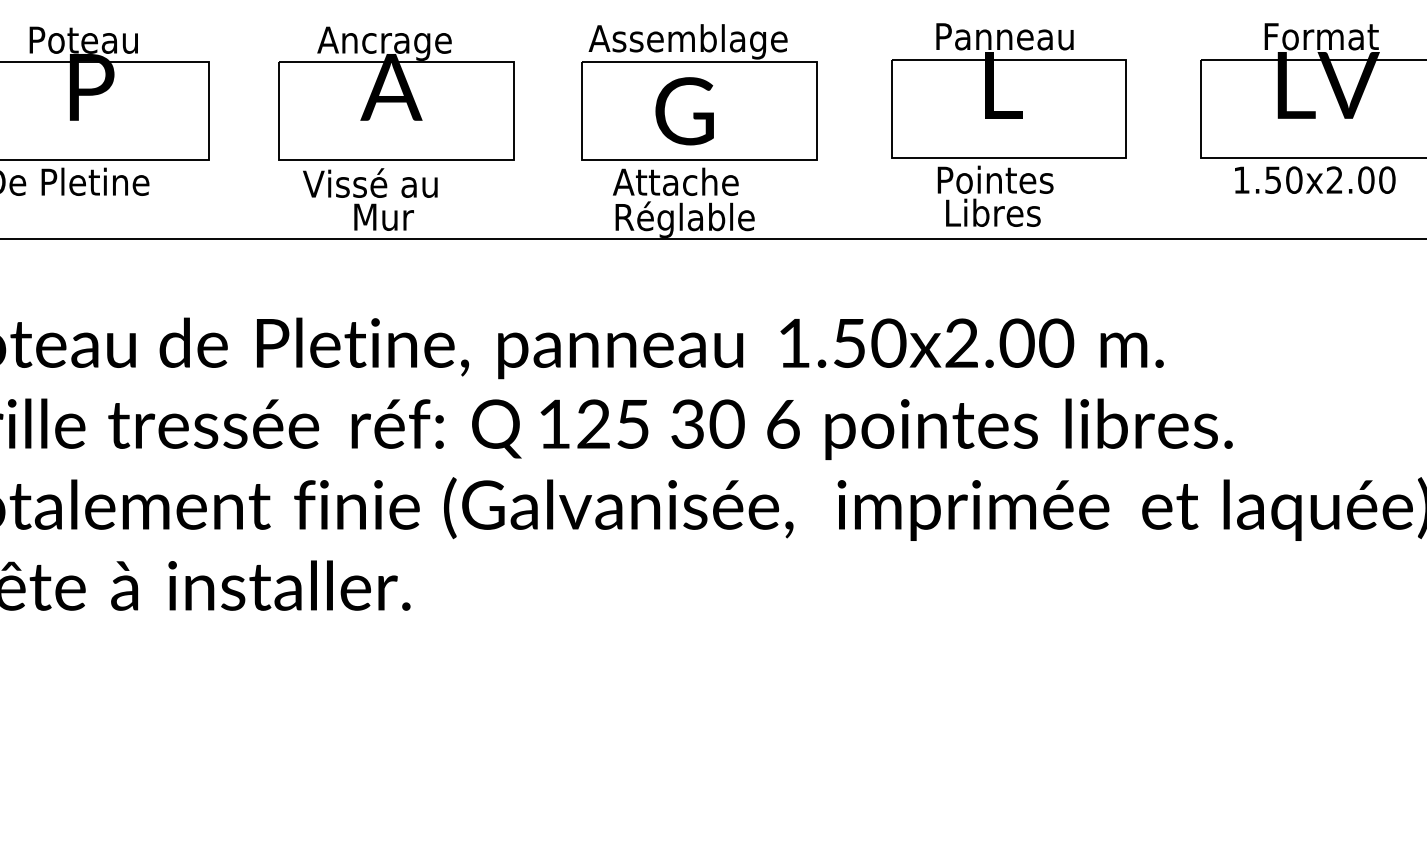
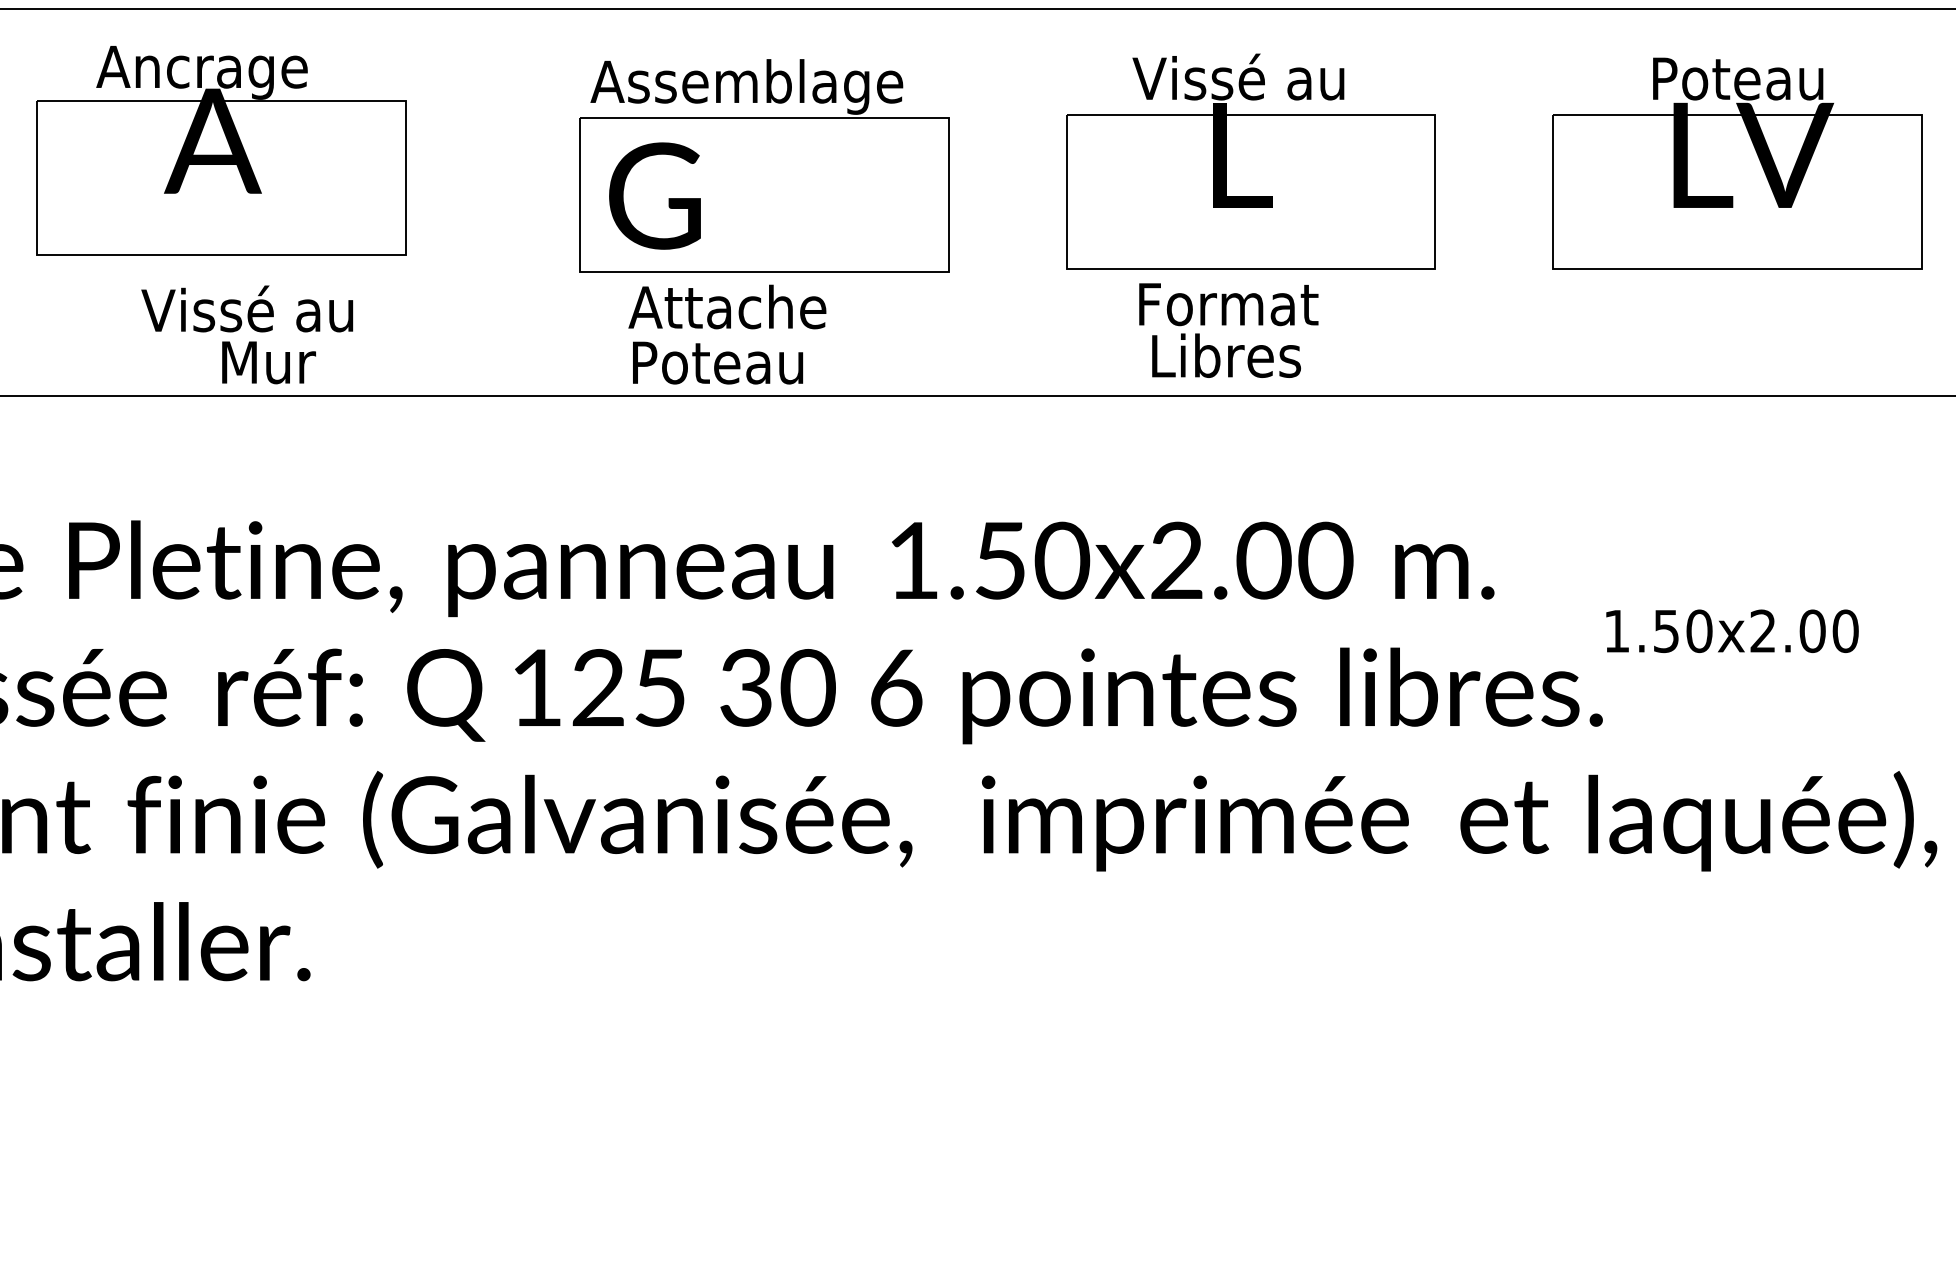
text: (1003, 35) -> (1242, 76), Panneau -> Vissé au
text: (1323, 36) -> (1745, 78), Format -> Poteau
part: (396, 93) -> (220, 150), moved
text: (684, 111) -> (654, 196), moved
text: (997, 179) -> (1233, 303), Pointes -> Format
text: (1315, 179) -> (1732, 630), moved
text: (686, 219) -> (744, 366), Réglable -> Poteau

